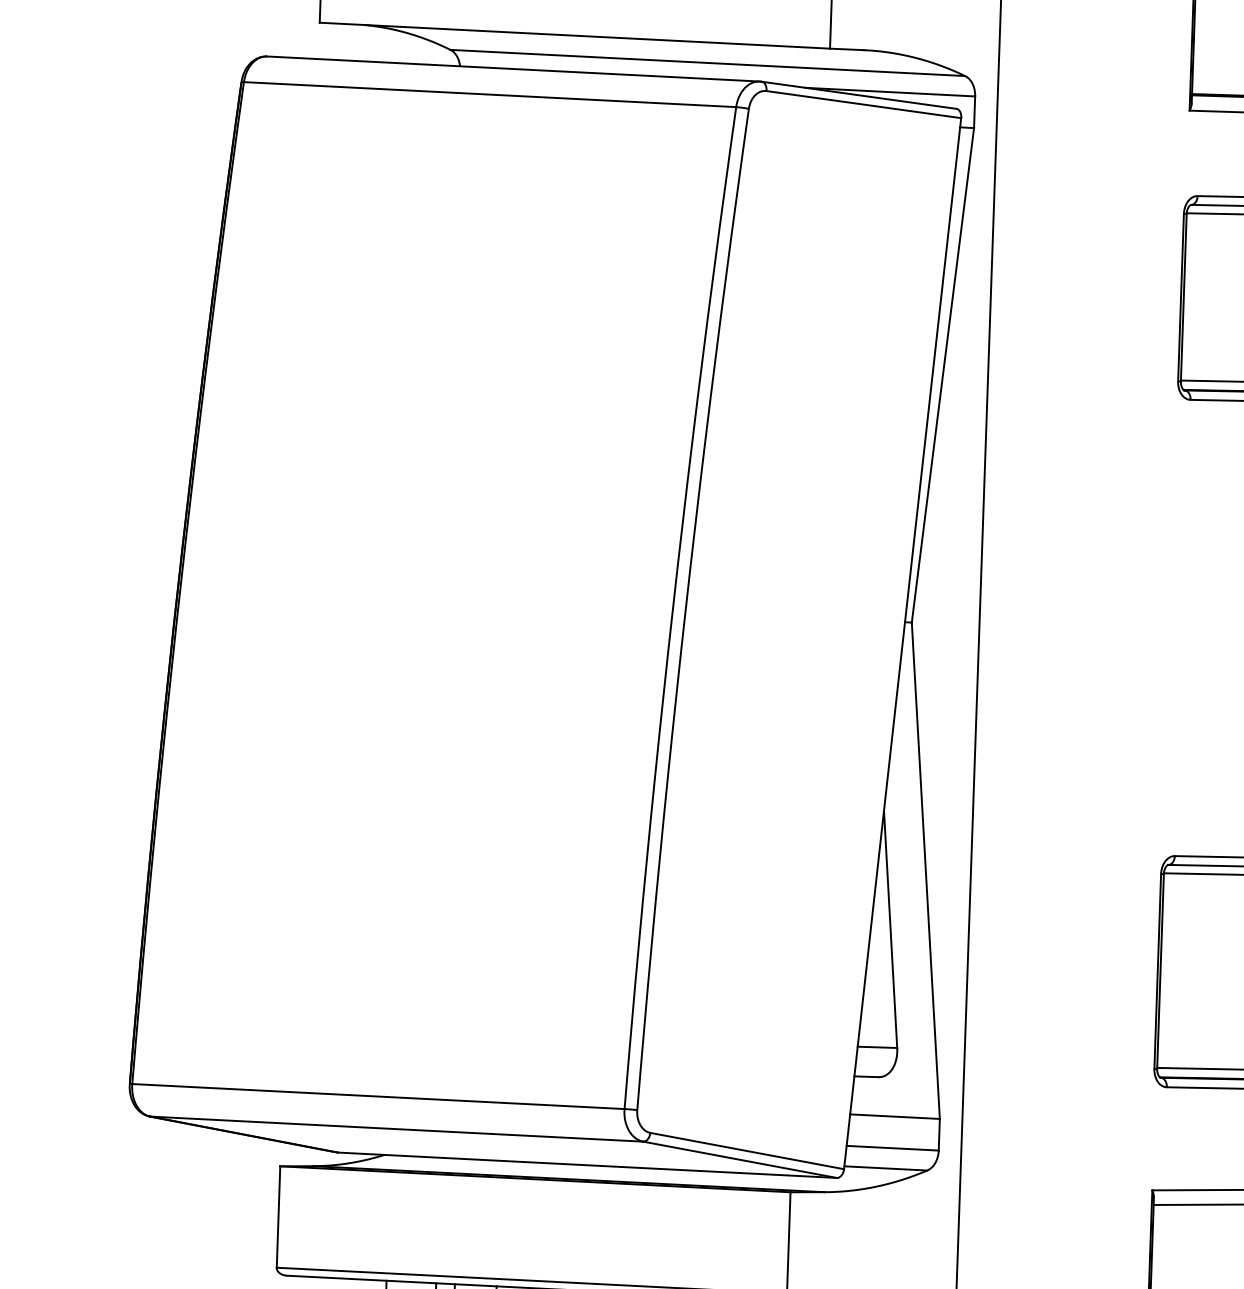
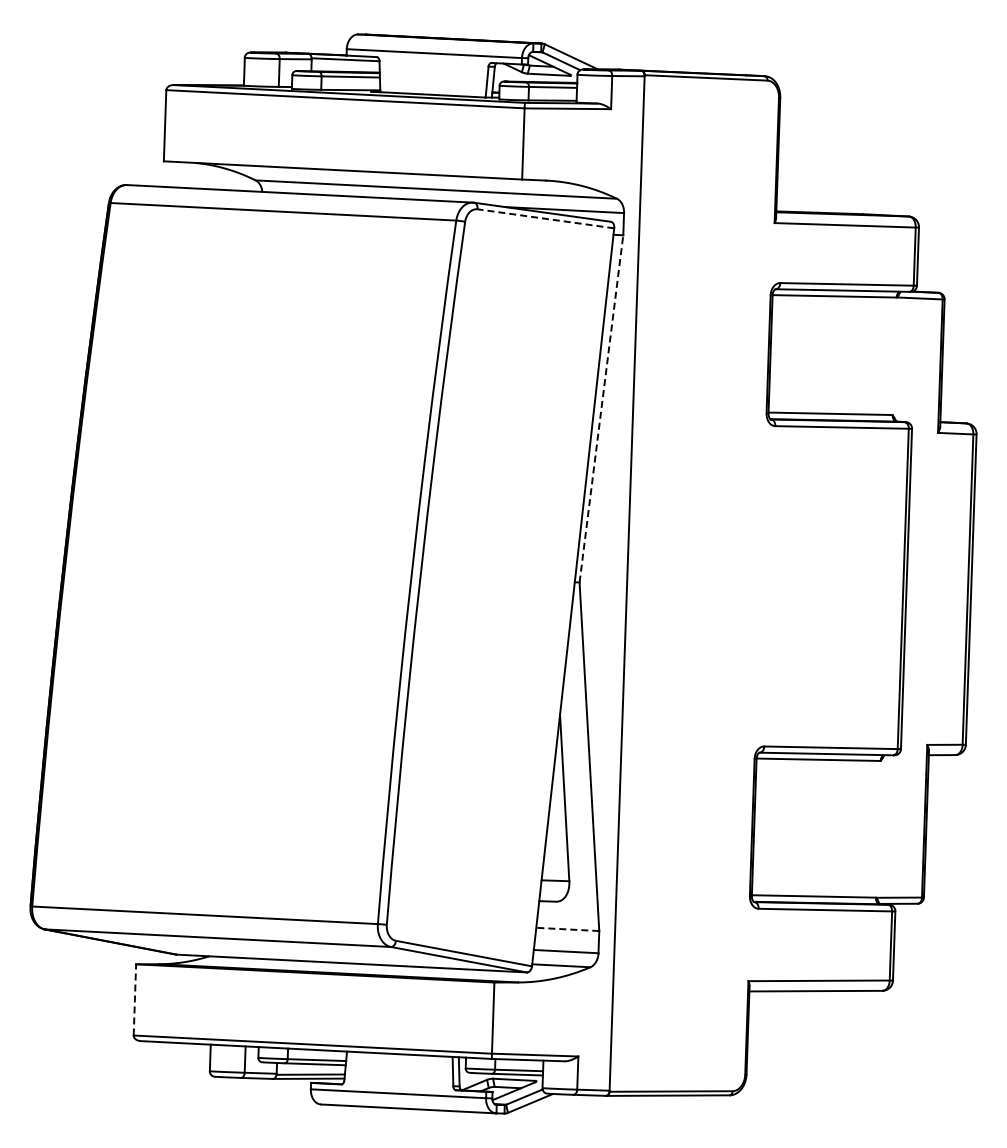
line: (863, 104) -> (545, 218), solid -> dashed
line: (943, 374) -> (601, 408), solid -> dashed
line: (894, 1116) -> (567, 929), solid -> dashed
line: (277, 1216) -> (134, 999), solid -> dashed

